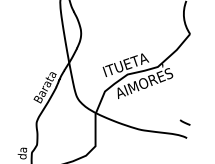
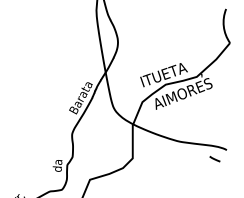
curve: (184, 122) -> (214, 159), moved

